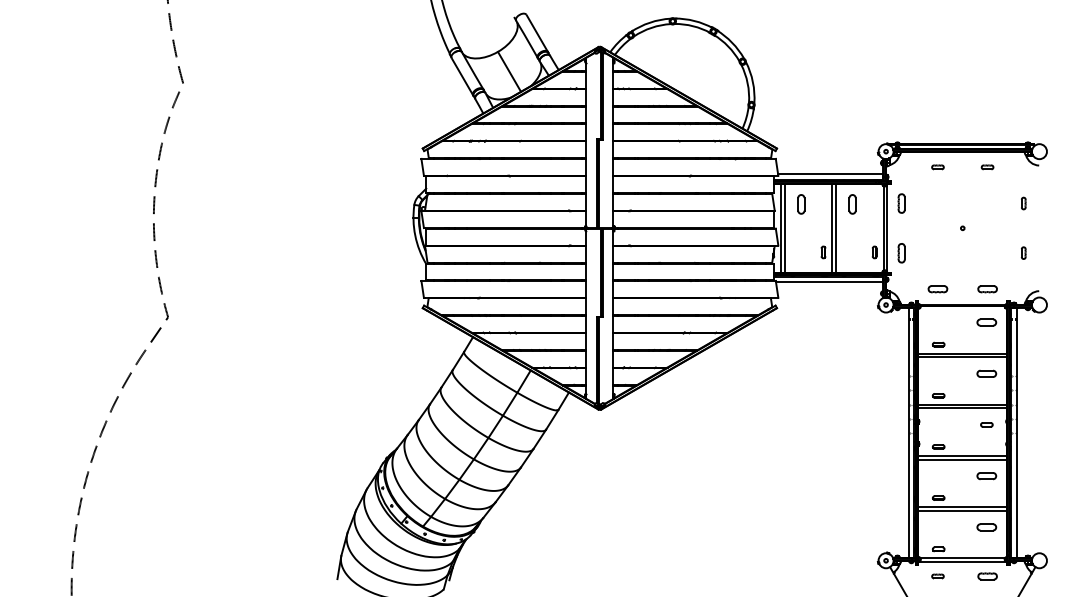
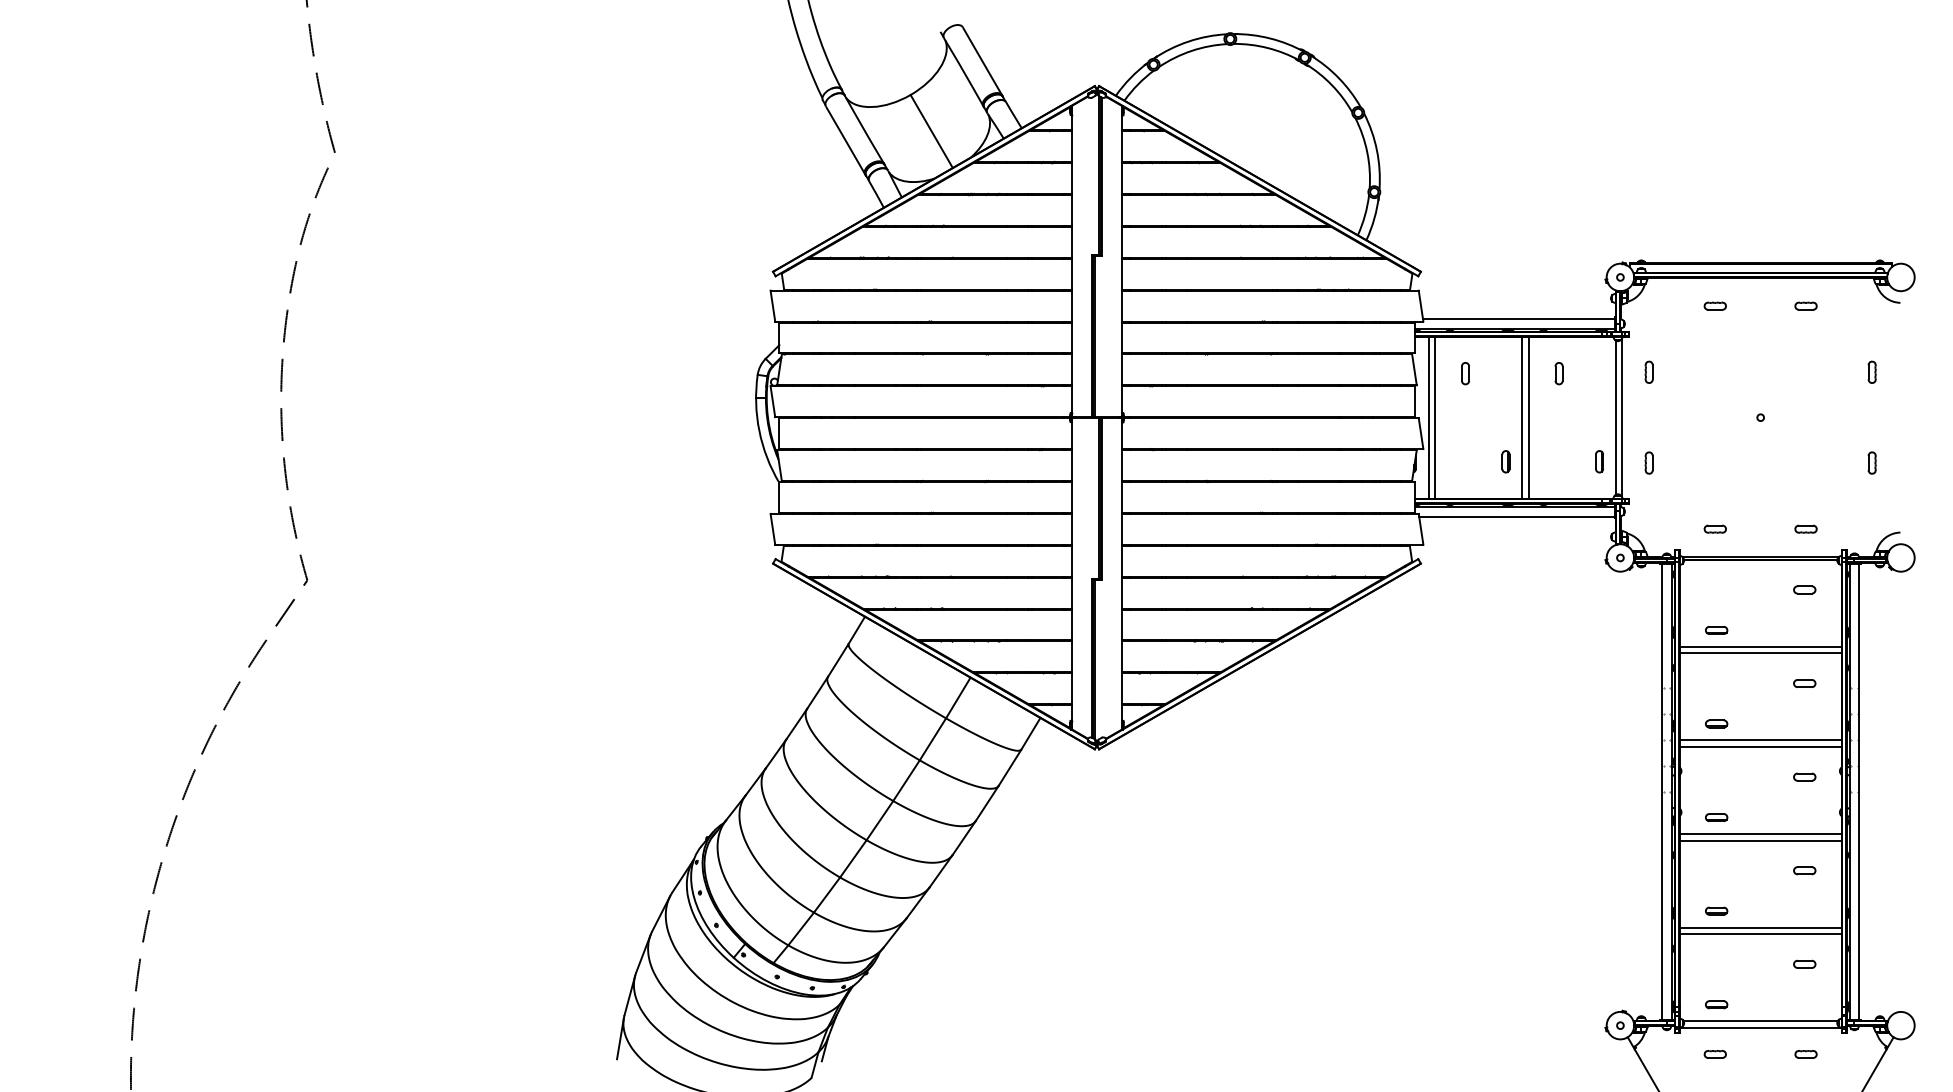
part: (801, 203) -> (1465, 372), size x0.62
part: (852, 203) -> (1559, 372), size x0.62
part: (901, 203) -> (1648, 372), size x0.62
part: (901, 252) -> (1648, 461), size x0.62
part: (937, 289) -> (1714, 529), size x0.62
part: (987, 289) -> (1805, 529), size x0.62
part: (986, 322) -> (1804, 589), size x0.62
part: (986, 373) -> (1804, 683), size x0.62
part: (986, 475) -> (1804, 869), size x0.62
part: (986, 526) -> (1804, 962), size x0.62
part: (987, 576) -> (1805, 1054), size x0.62

